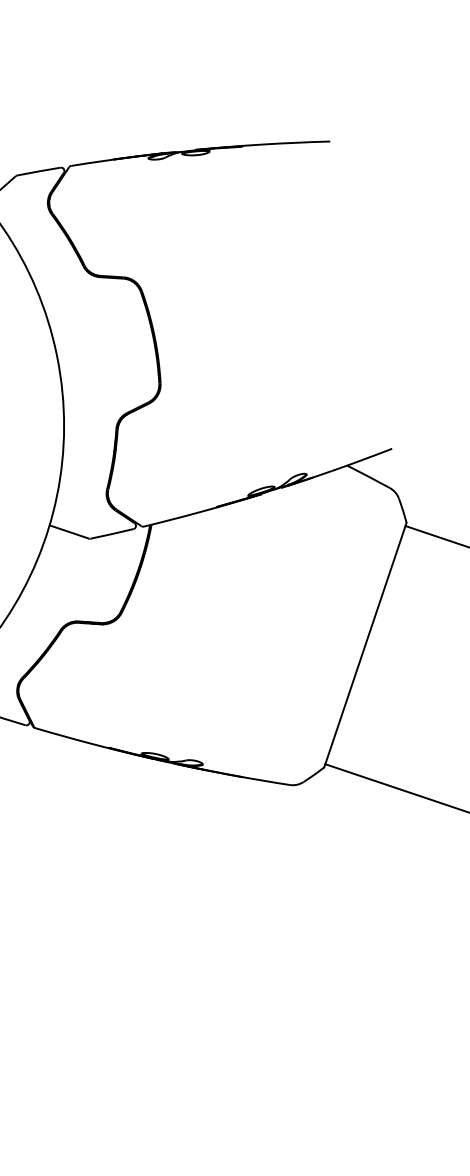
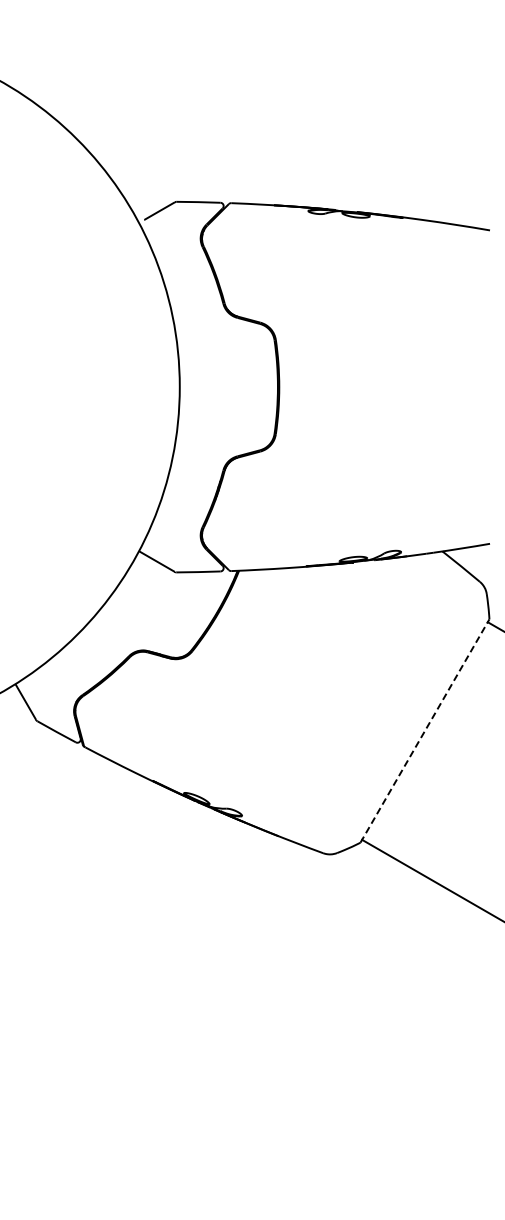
line: (365, 645) -> (424, 731), solid -> dashed

